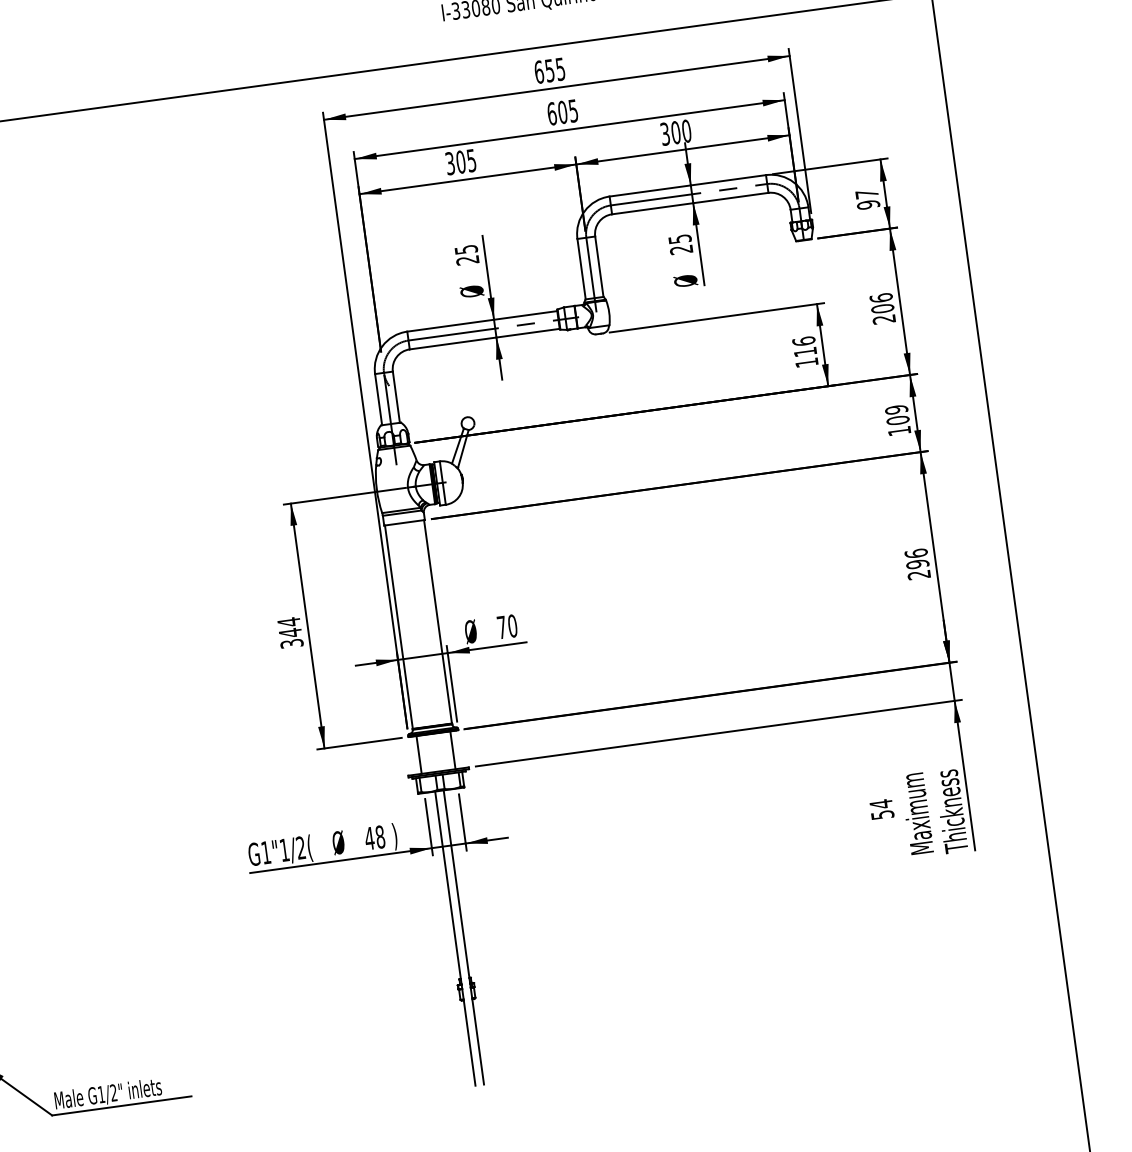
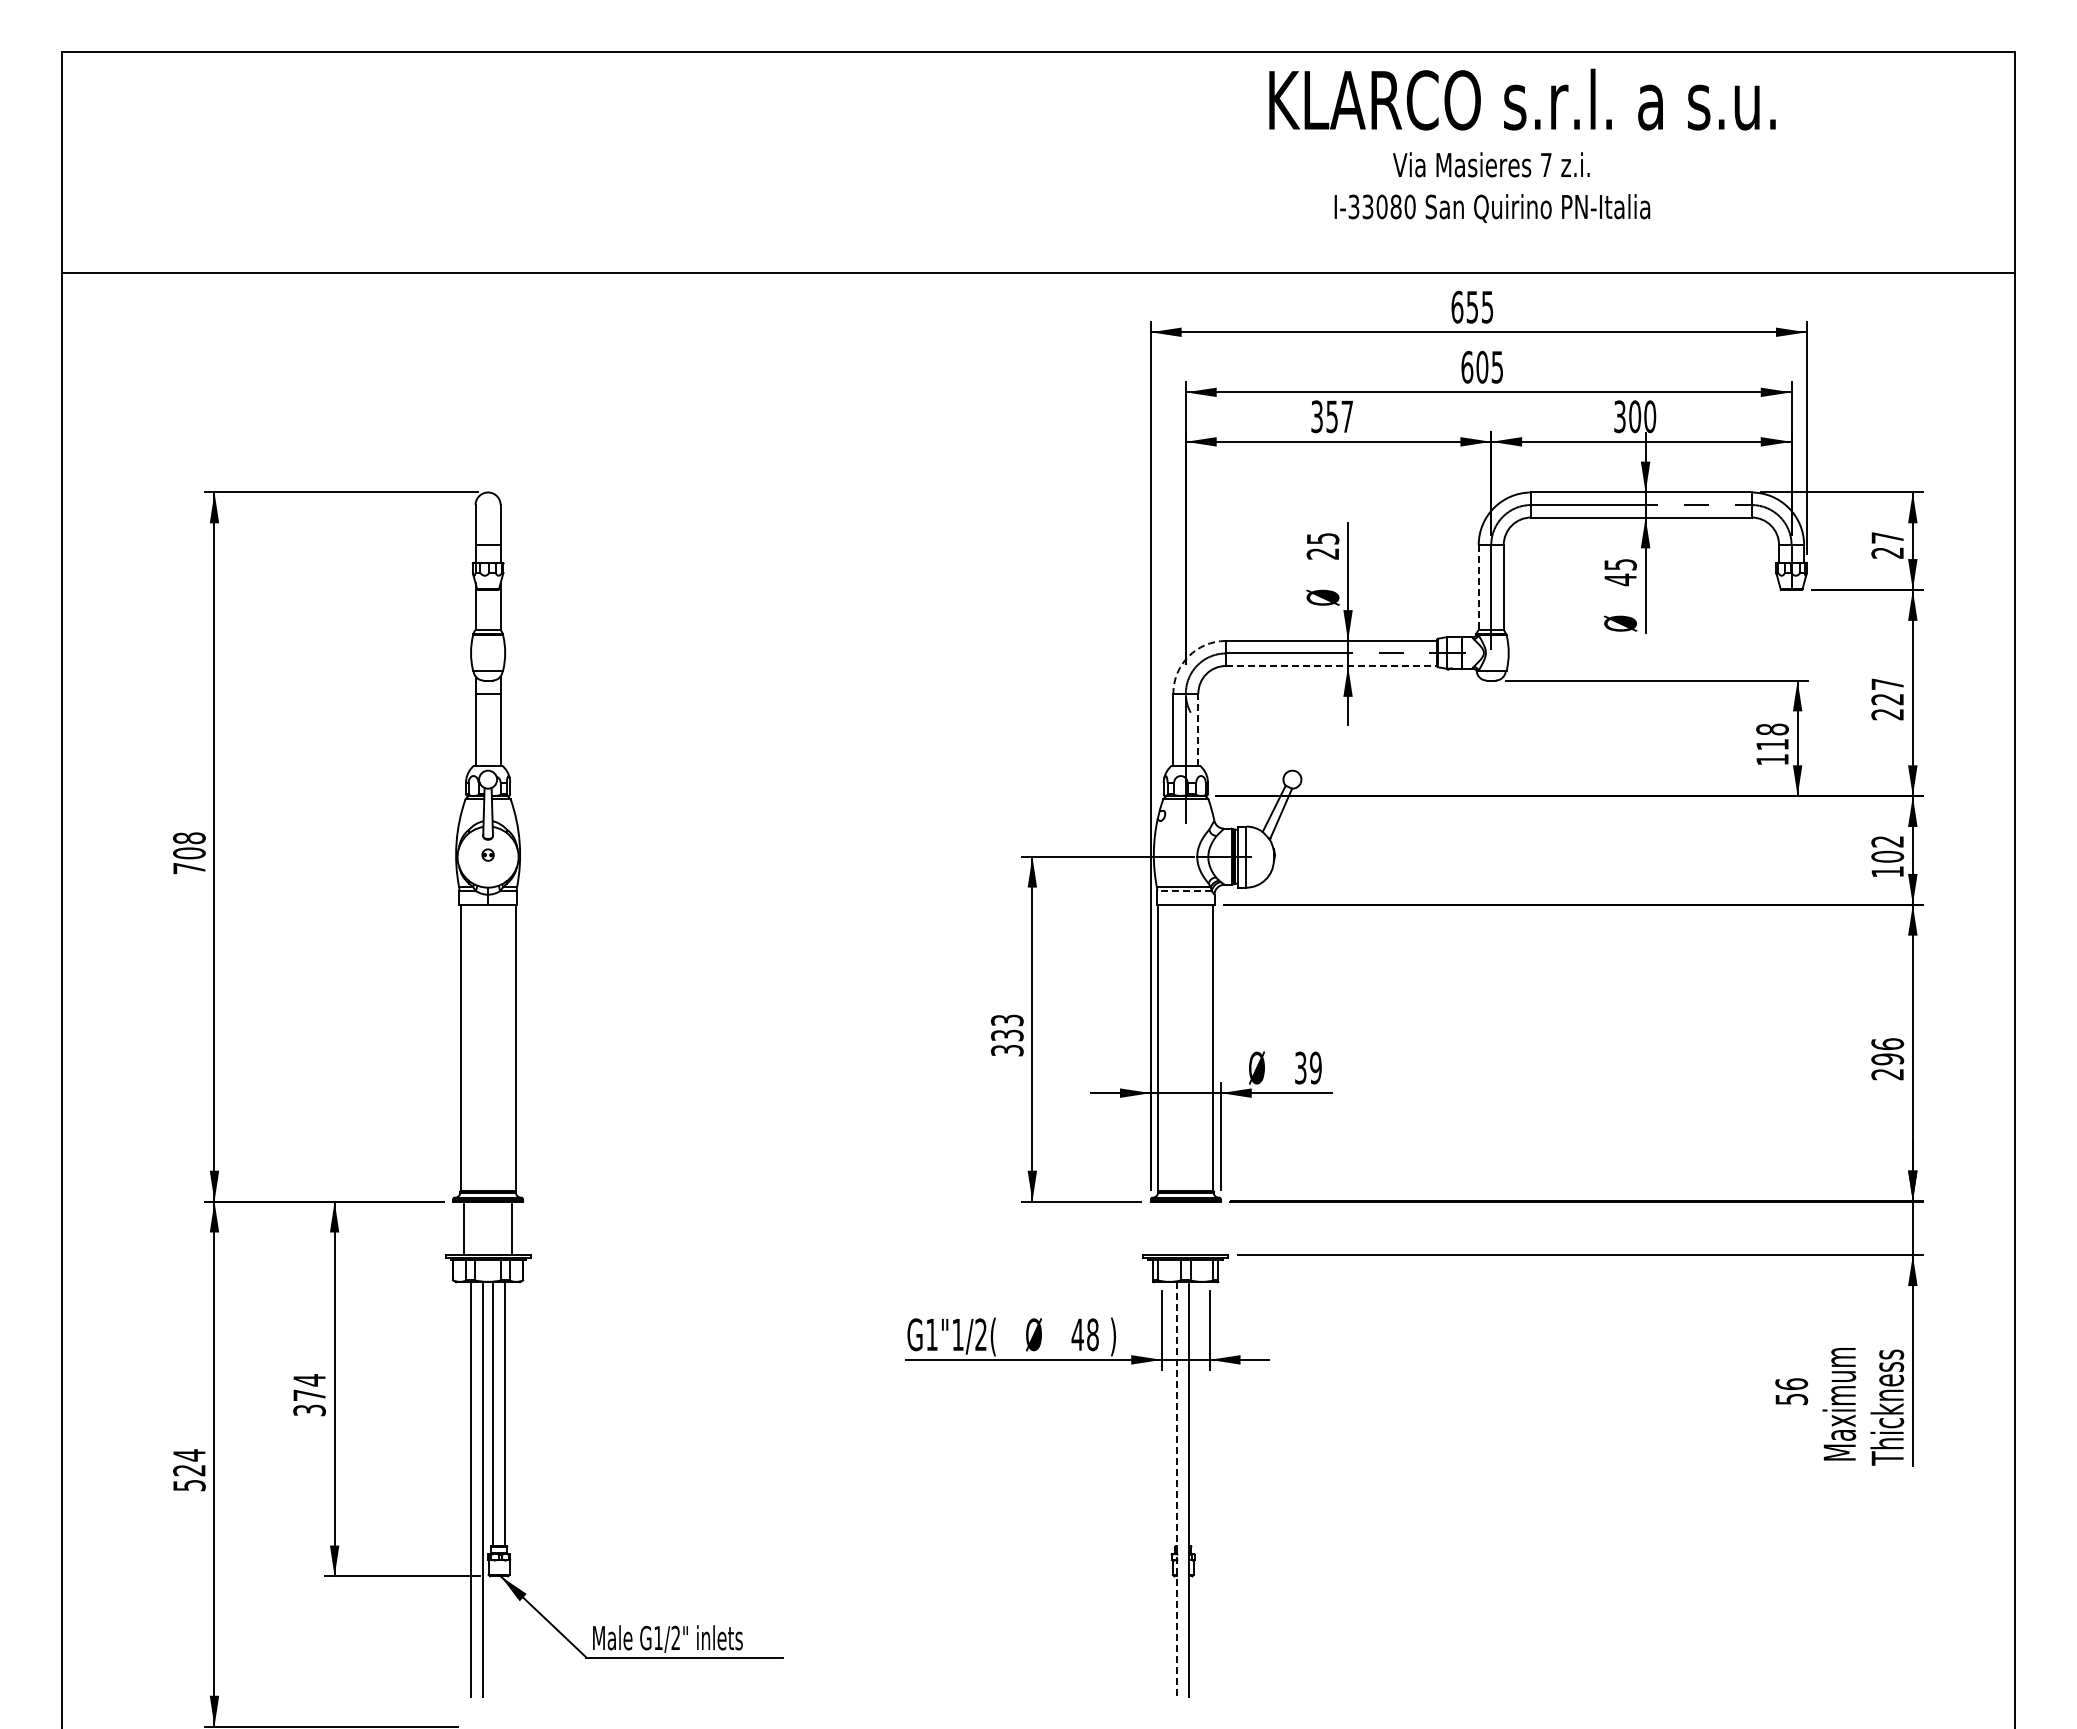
text: (466, 161) -> (1339, 416), 305 -> 357
text: (868, 204) -> (1887, 552), 97 -> 27
text: (681, 249) -> (1620, 579), 25 -> 45
line: (581, 269) -> (1478, 587), solid -> dashed
text: (881, 303) -> (1887, 691), 206 -> 227
line: (484, 339) -> (1331, 666), solid -> dashed
text: (803, 341) -> (1772, 729), 116 -> 118
arc: (382, 346) -> (1188, 656), solid -> dashed
line: (396, 397) -> (1198, 729), solid -> dashed
text: (896, 409) -> (1887, 841), 109 -> 102
line: (402, 513) -> (1184, 891), solid -> dashed
text: (507, 626) -> (1308, 1067), 70 -> 39
text: (289, 627) -> (1007, 1027), 344 -> 333
line: (452, 750) -> (1209, 1228), removed
line: (419, 754) -> (1162, 1228), removed
text: (881, 804) -> (1791, 1384), 54 -> 56
line: (455, 938) -> (1177, 1489), solid -> dashed

